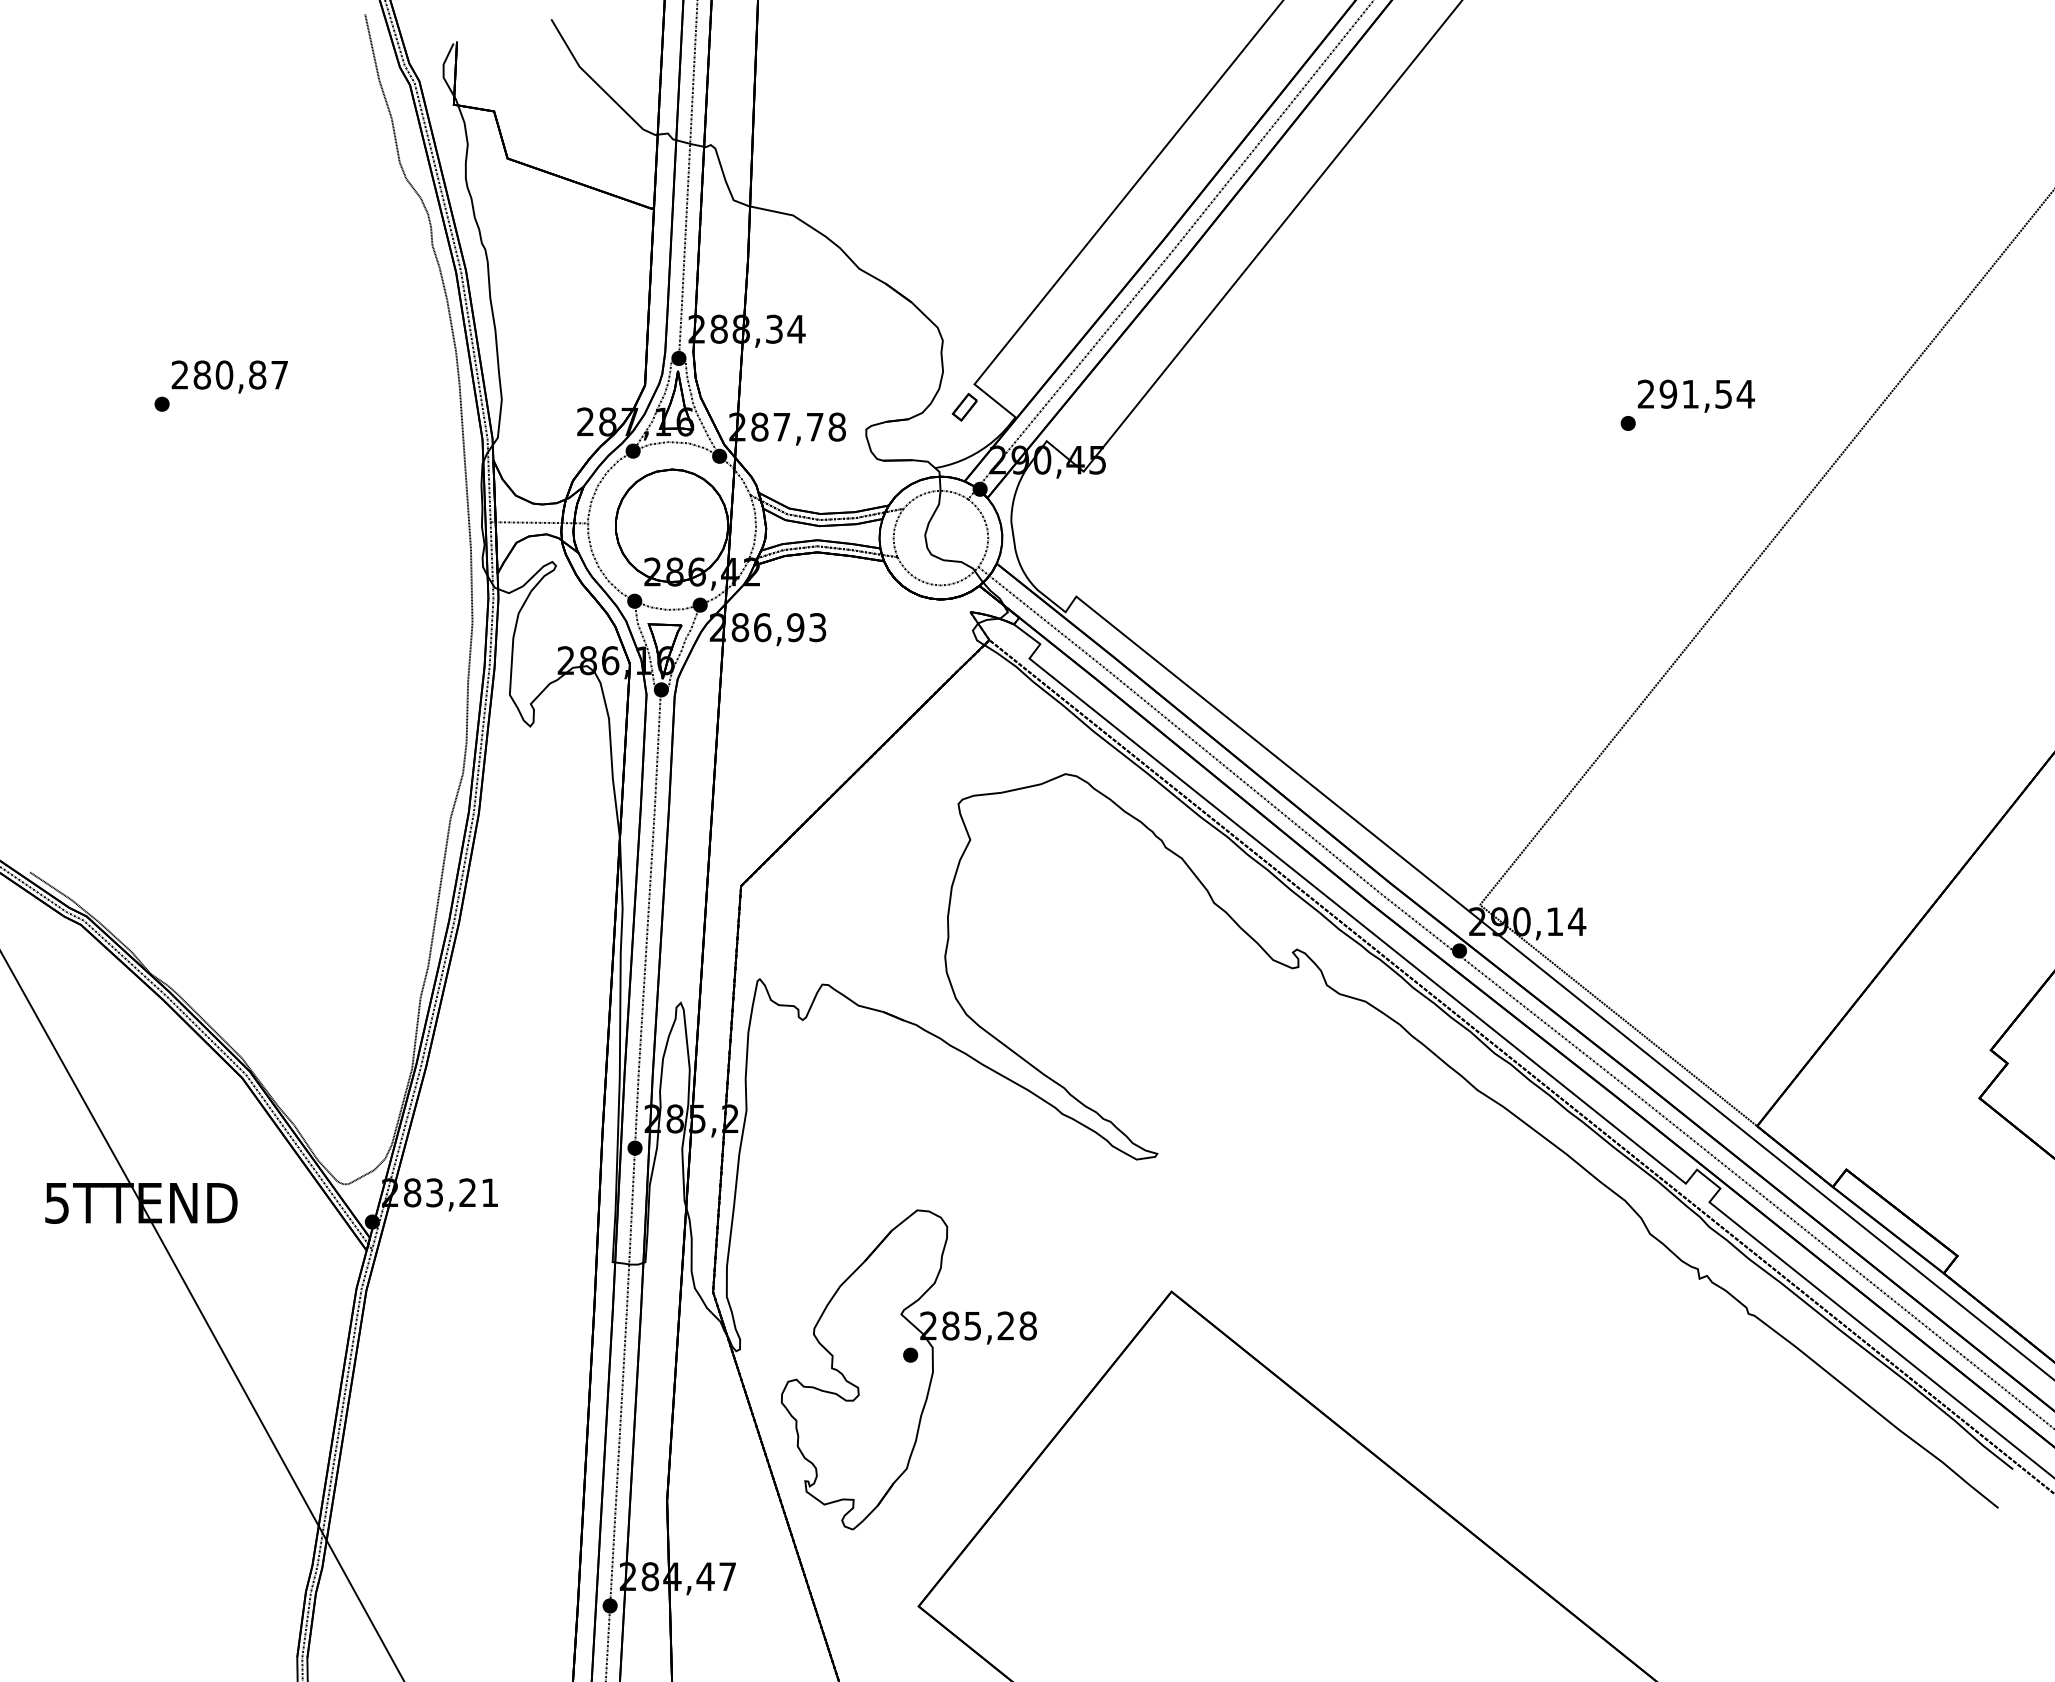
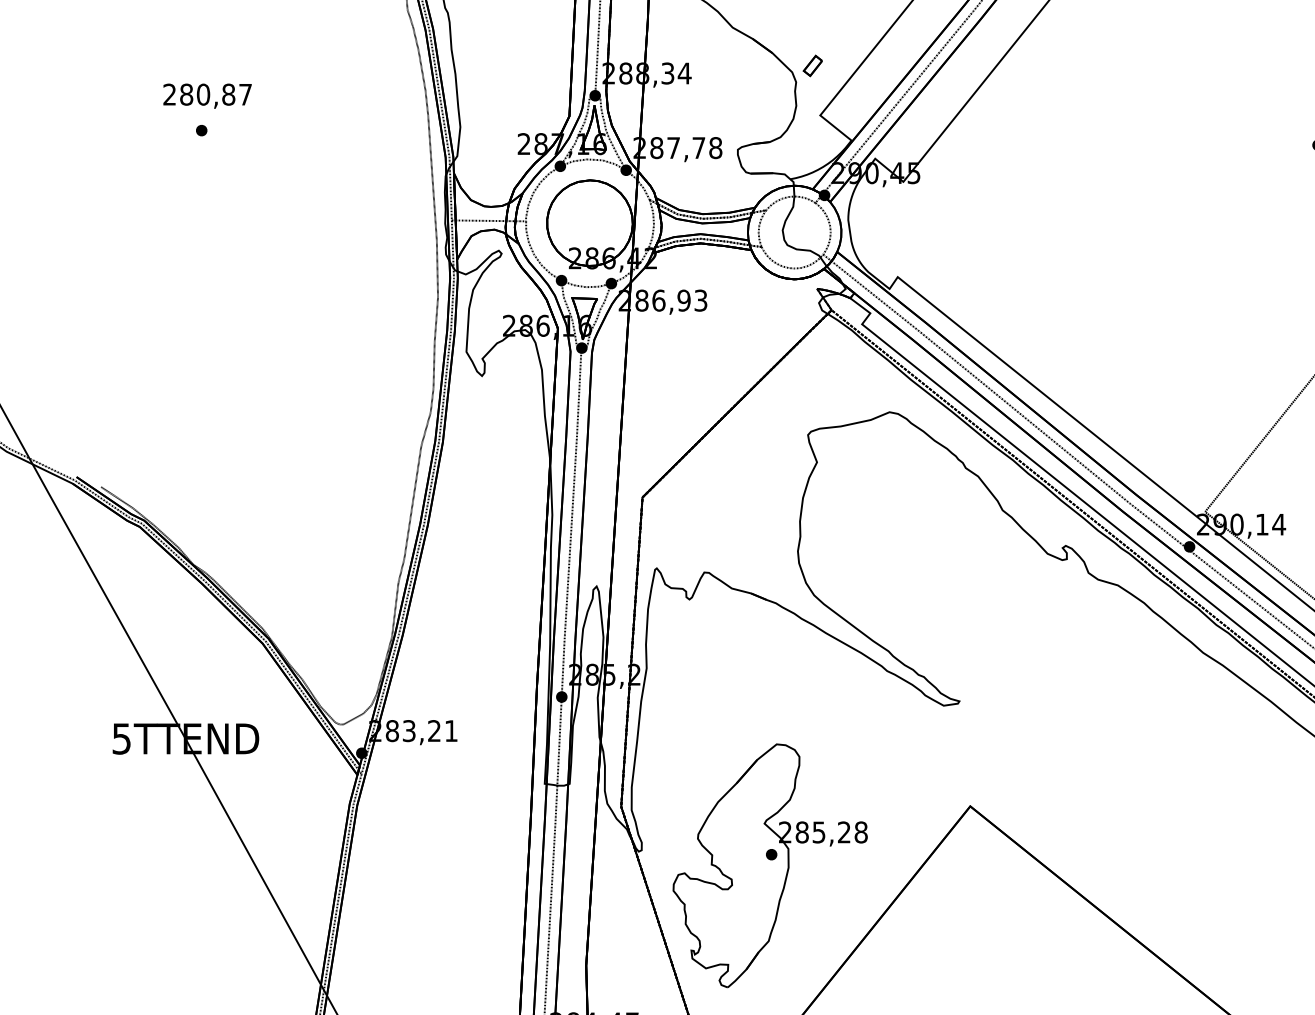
text: (229, 376) -> (207, 95), moved
part: (964, 407) -> (812, 66), moved

